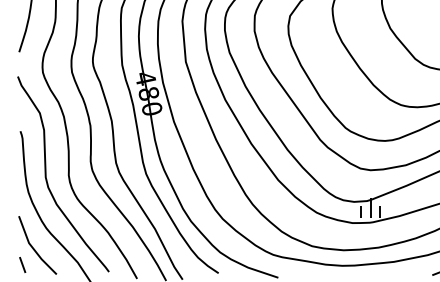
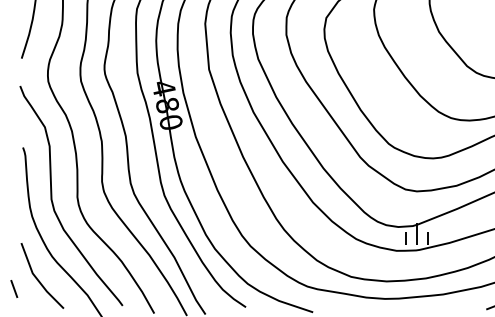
line: (22, 264) -> (14, 288), moved

